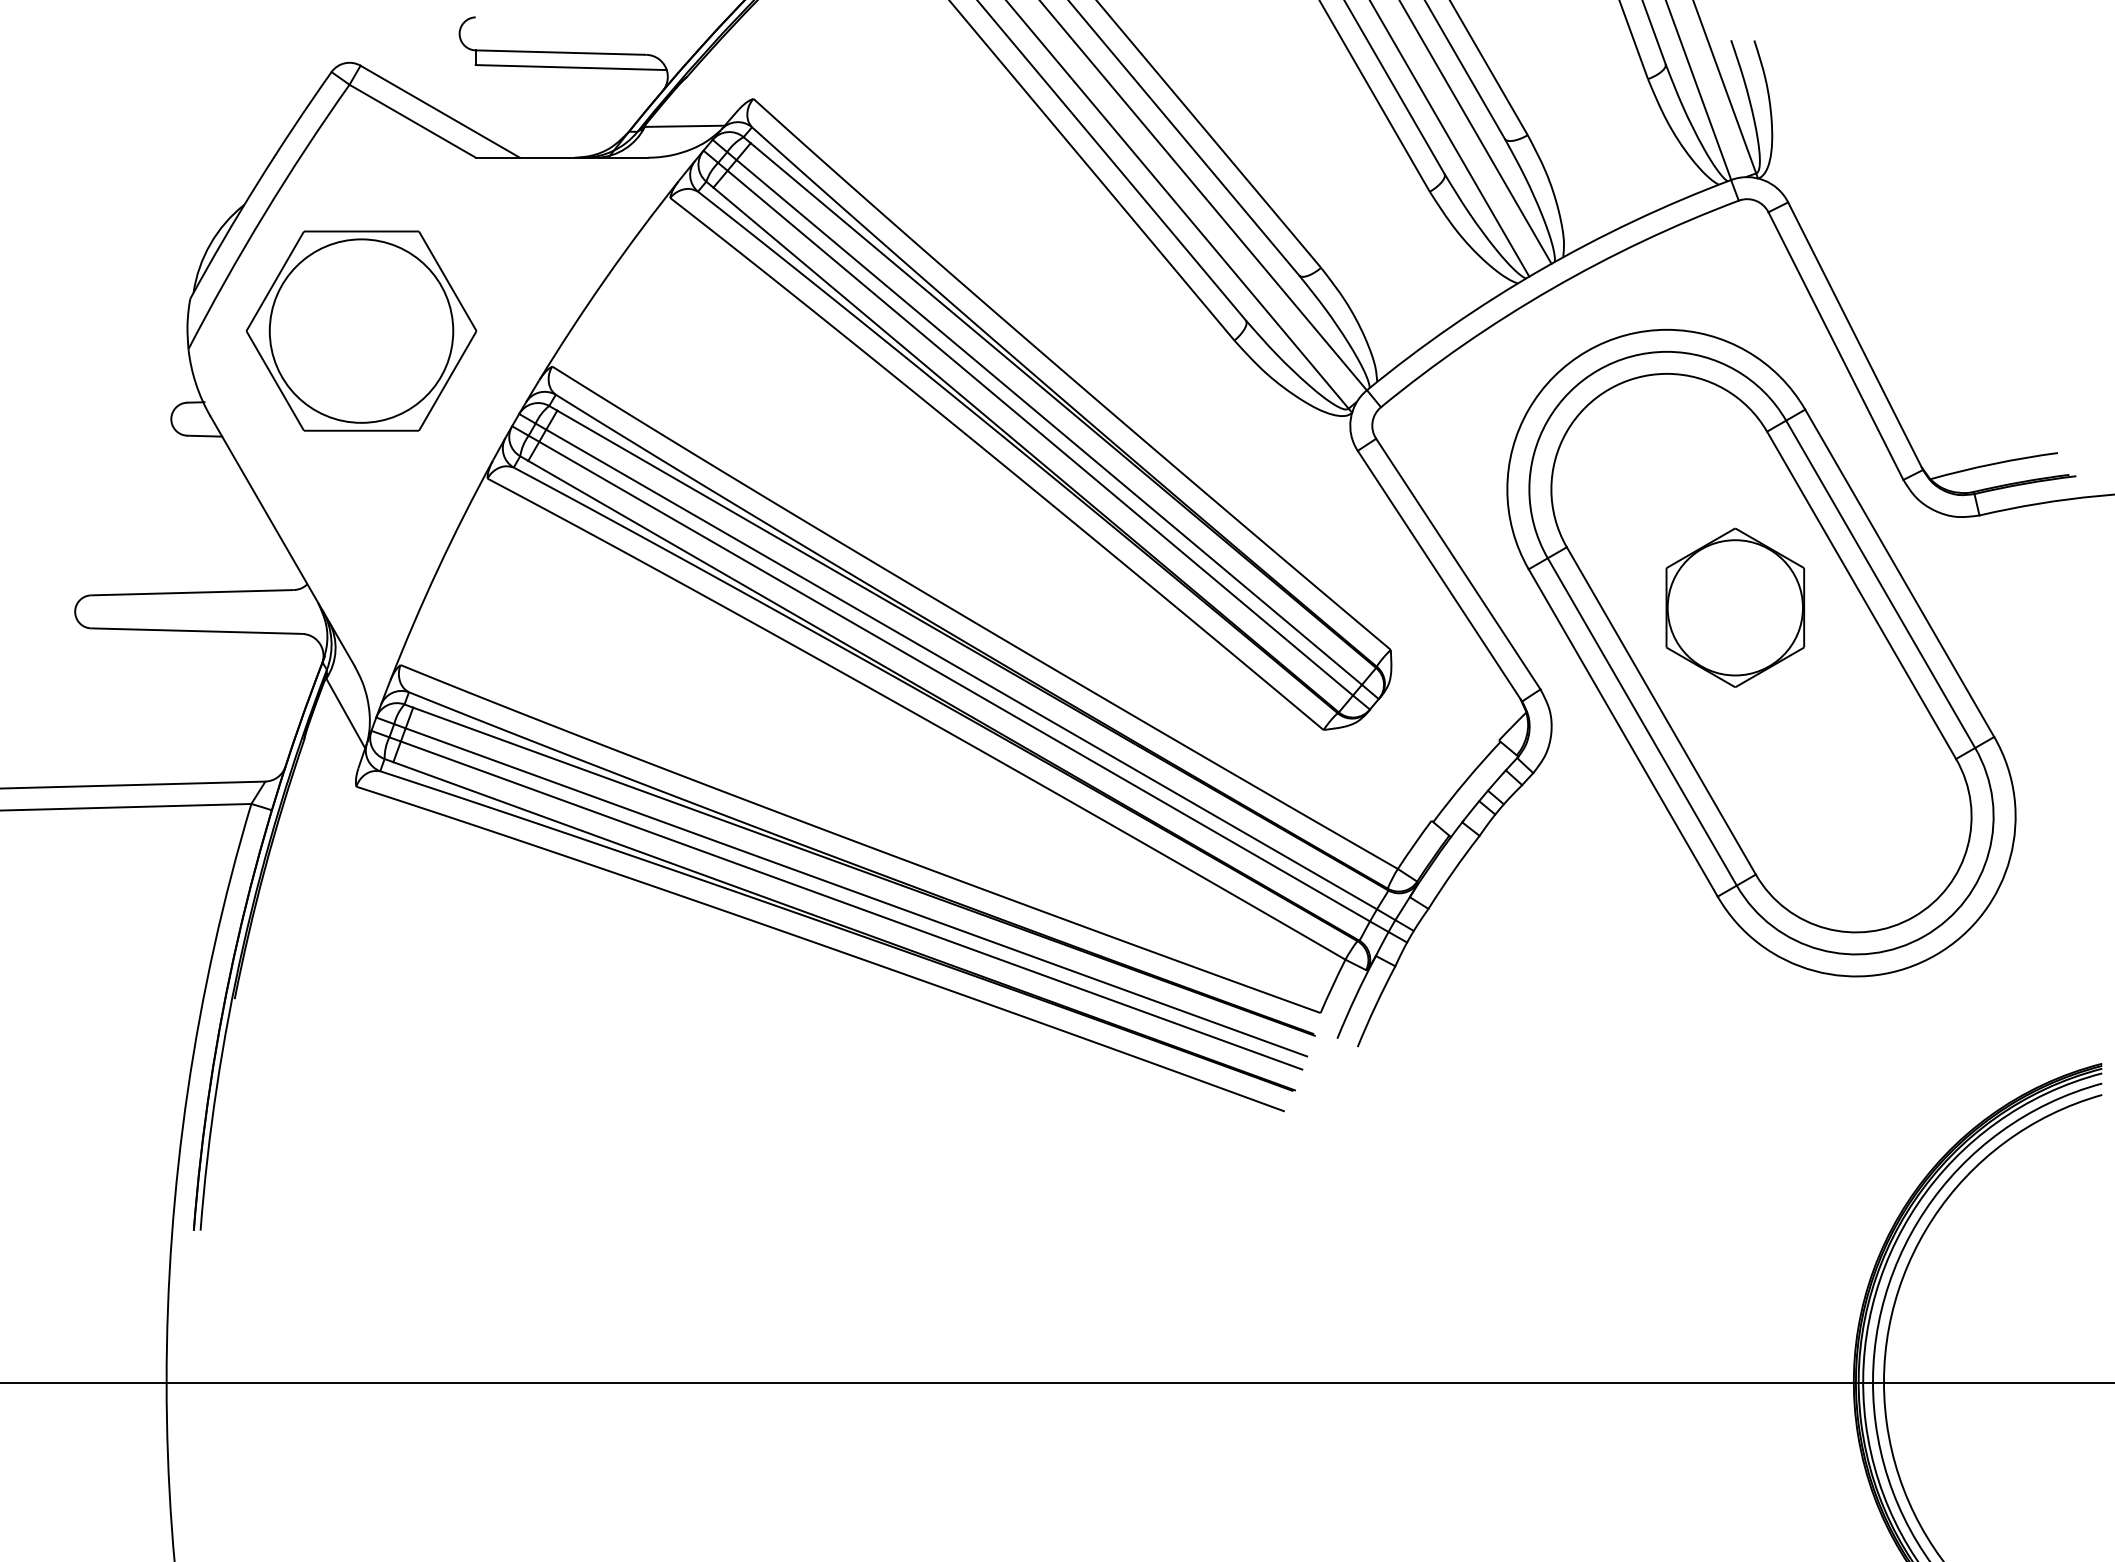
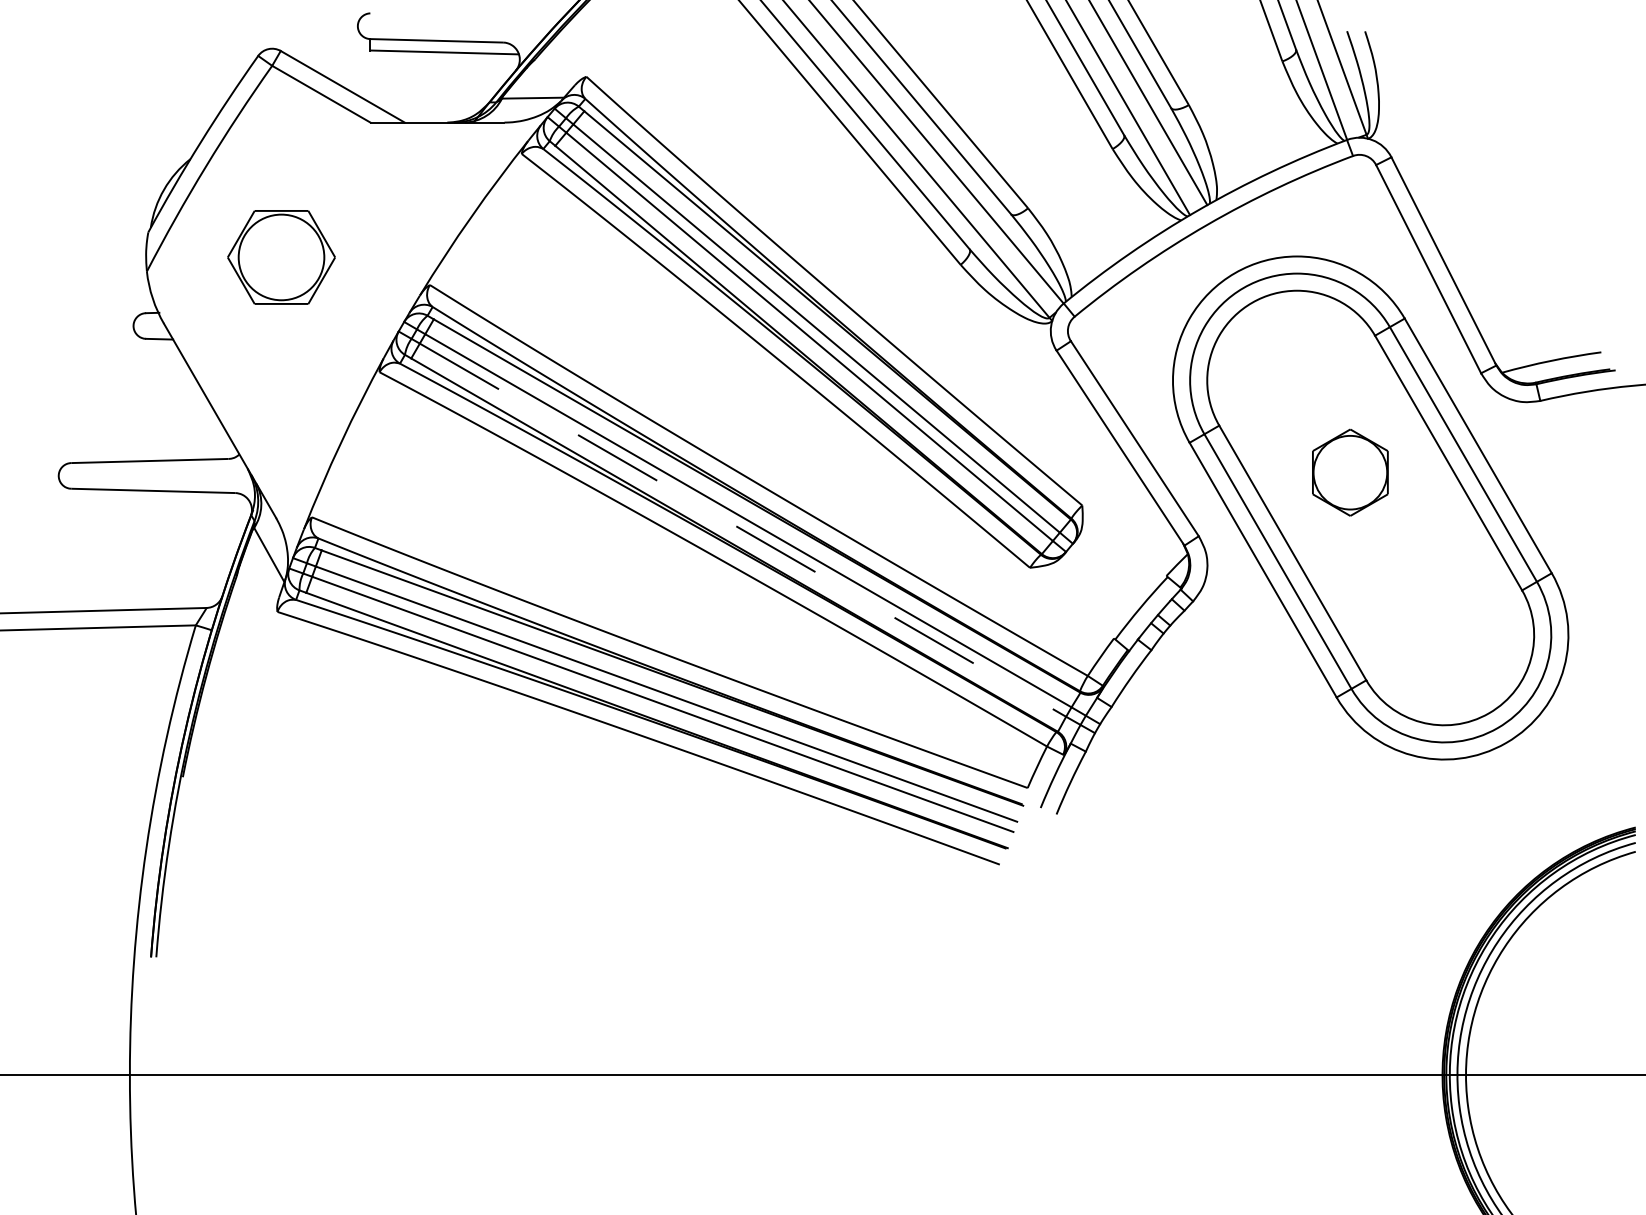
part: (361, 330) -> (281, 257), size x0.6
part: (1735, 607) -> (1350, 472), size x0.7
line: (954, 681) -> (742, 530), solid -> dashed

